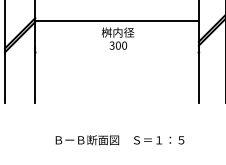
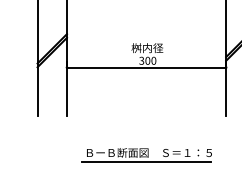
line: (117, 20) -> (146, 67), moved
line: (117, 150) -> (146, 162), added

